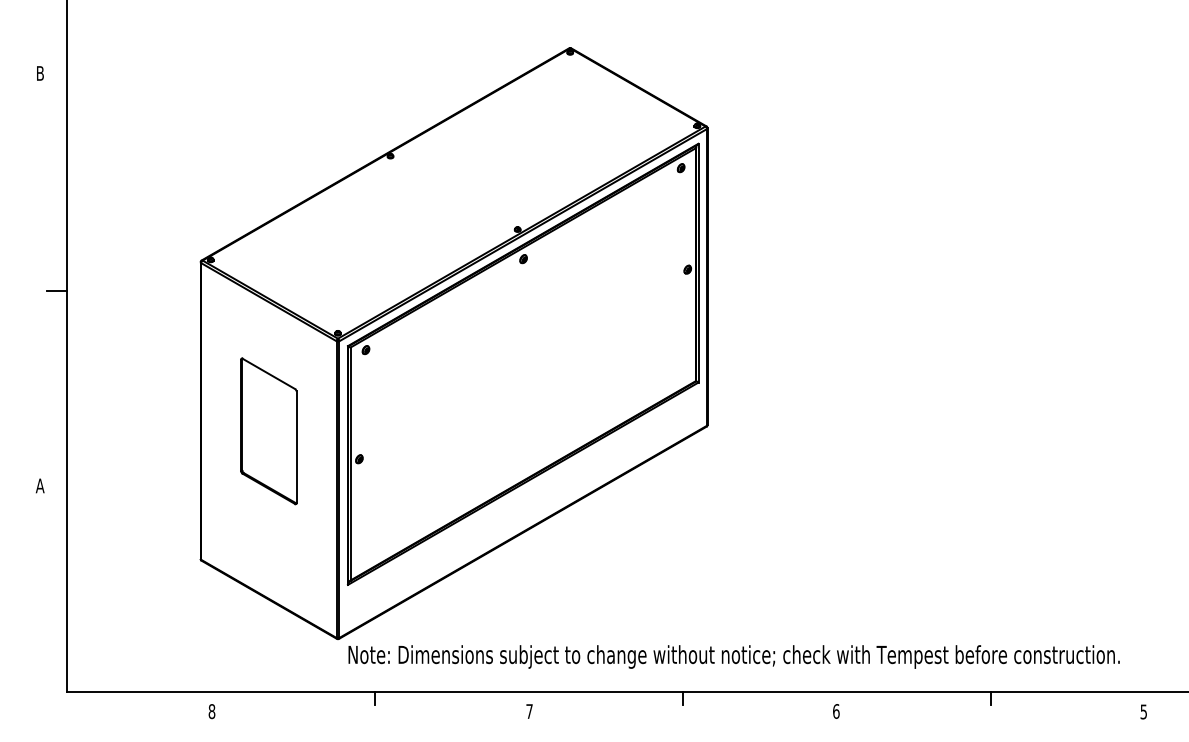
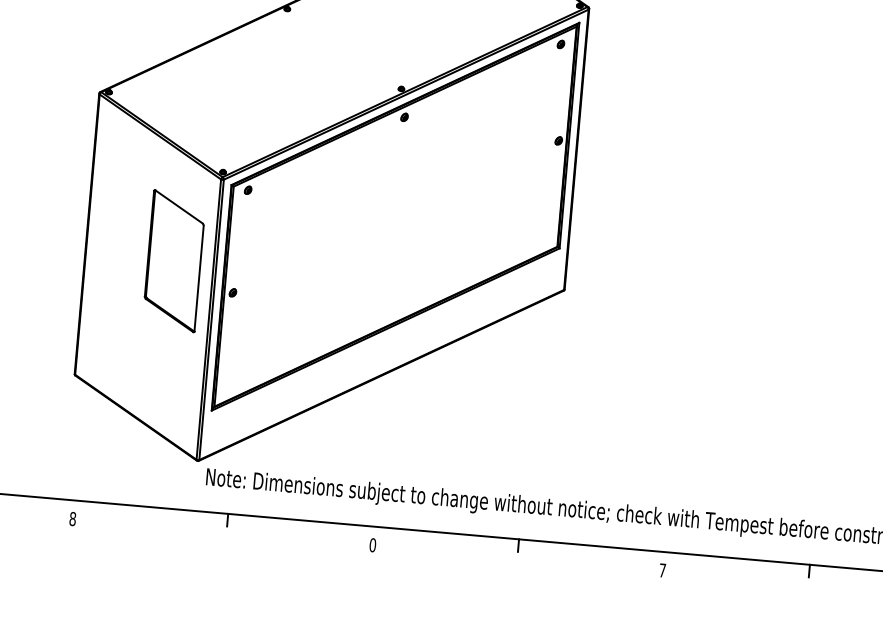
part: (268, 431) -> (173, 261), moved
text: (529, 711) -> (372, 545), 7 -> 0
text: (836, 711) -> (662, 570), 6 -> 7

